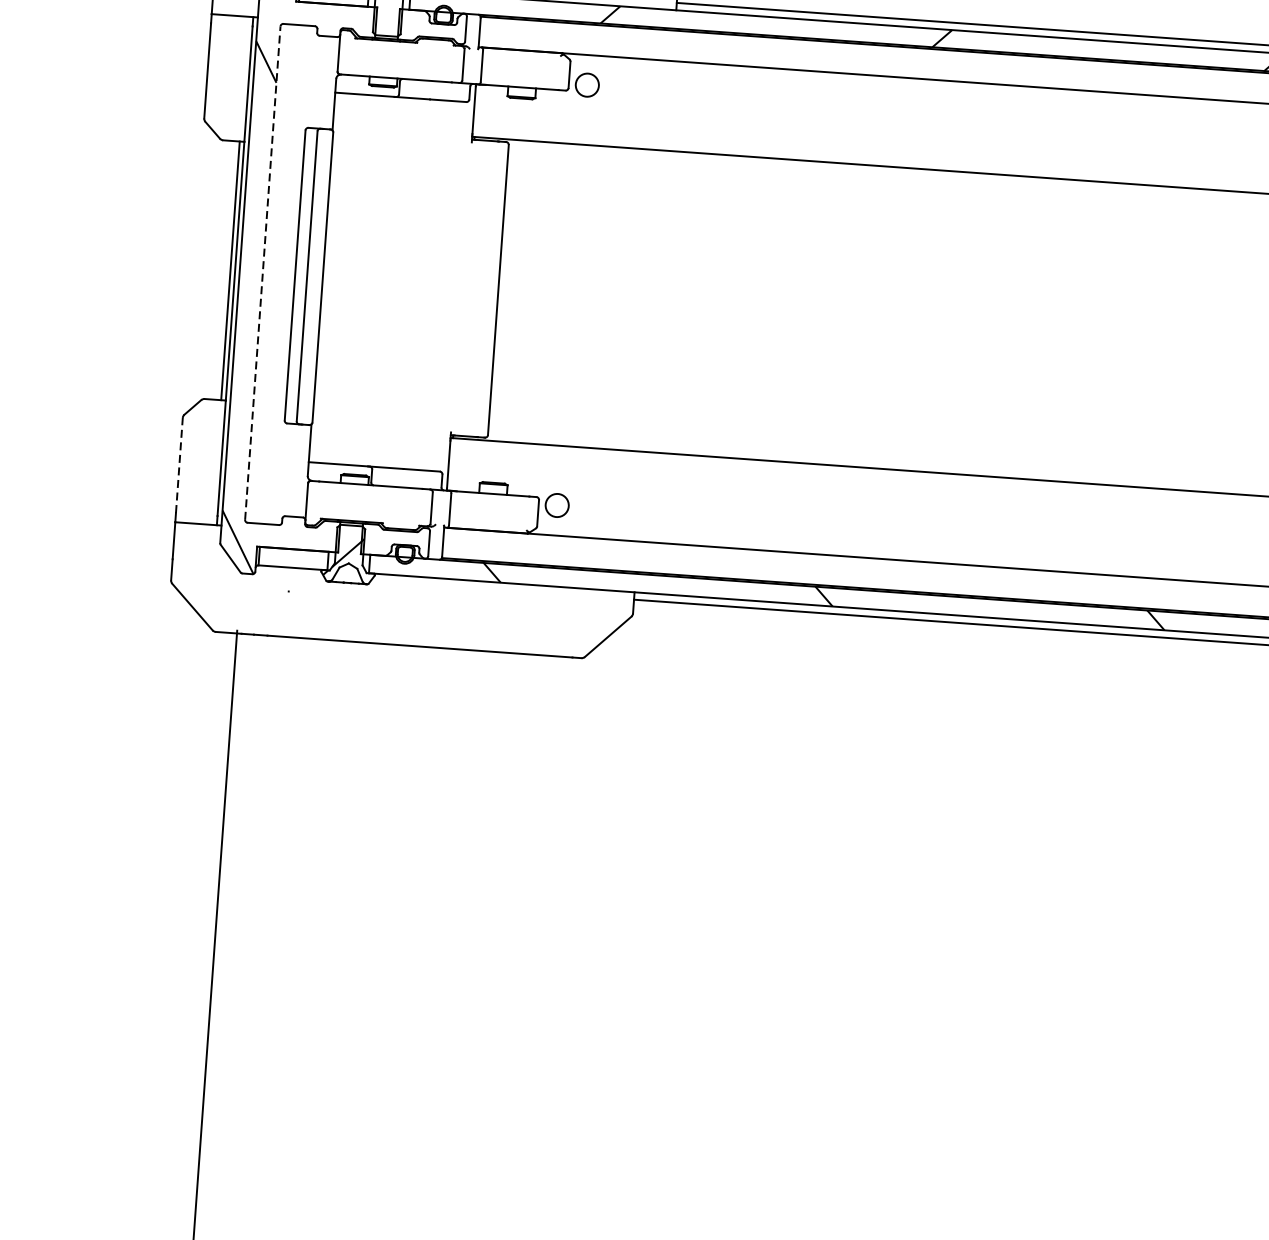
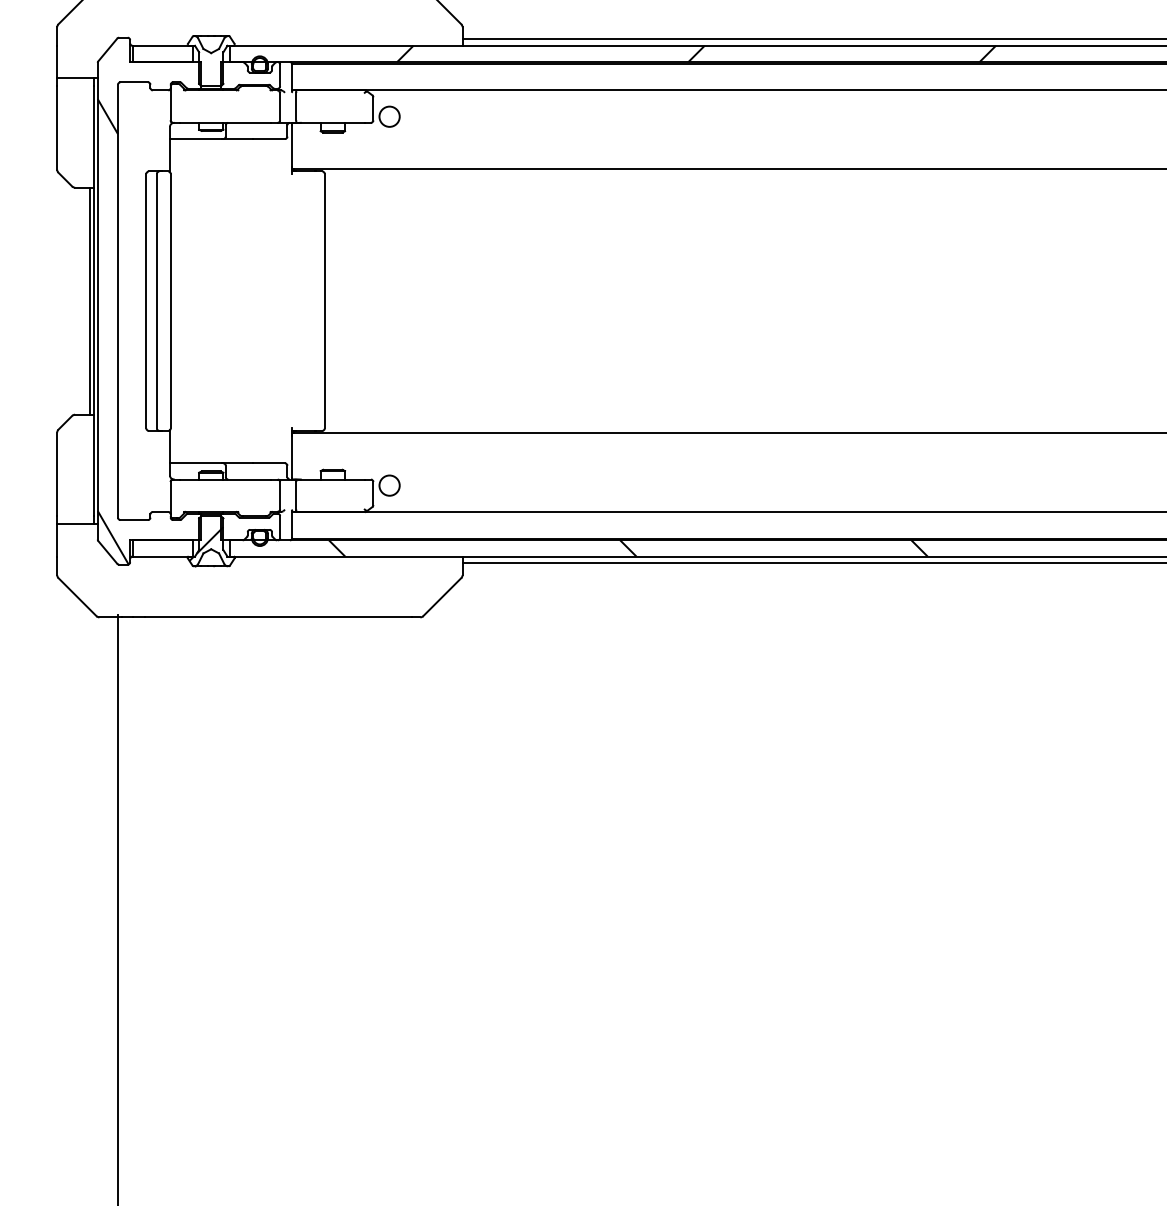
line: (263, 272) -> (118, 300), dashed -> solid
line: (179, 465) -> (57, 474), dashed -> solid

